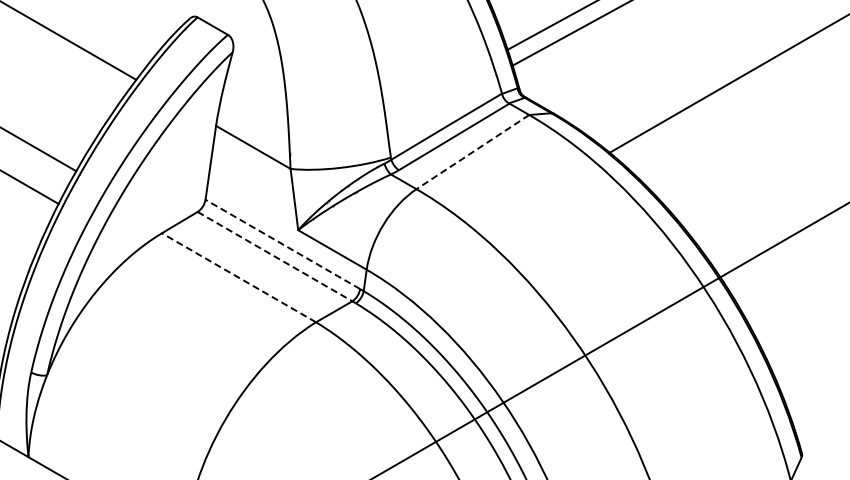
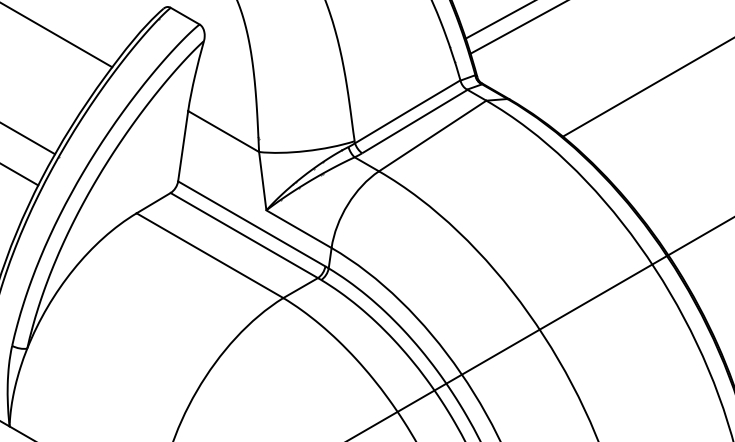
line: (472, 152) -> (432, 136), dashed -> solid
line: (282, 244) -> (251, 223), dashed -> solid
line: (275, 256) -> (244, 235), dashed -> solid
line: (239, 277) -> (210, 255), dashed -> solid

